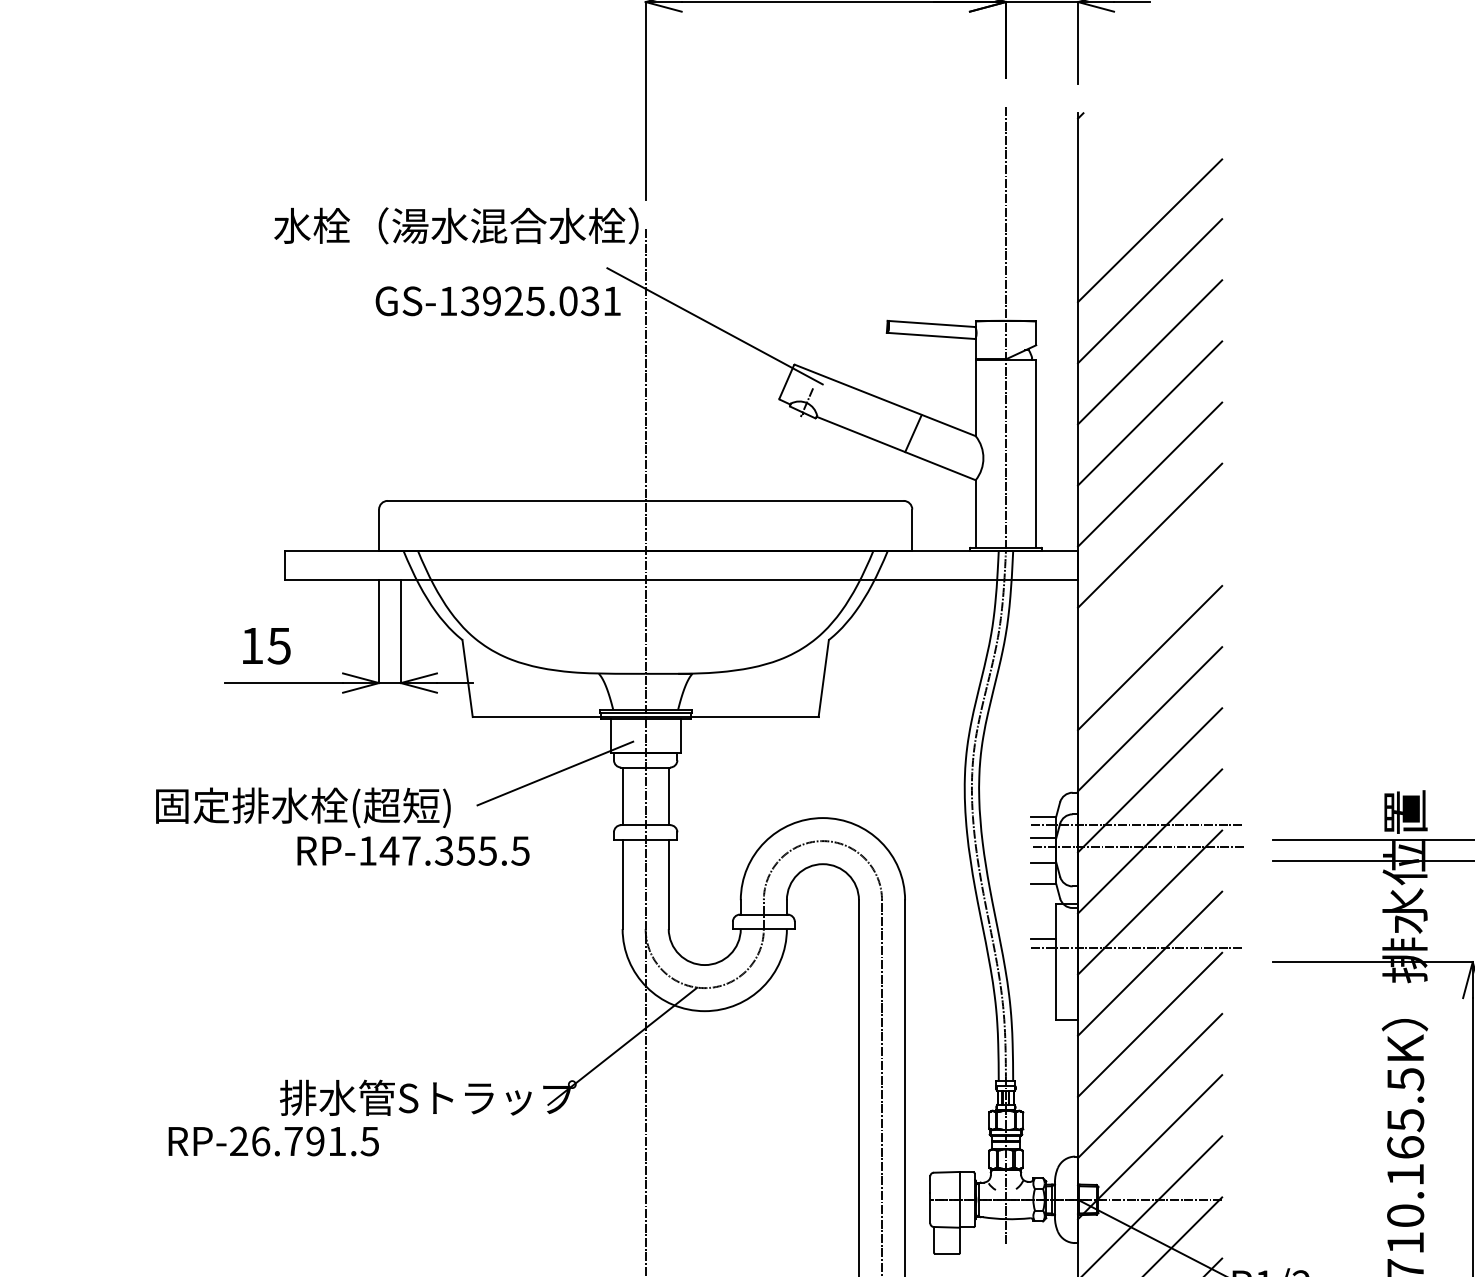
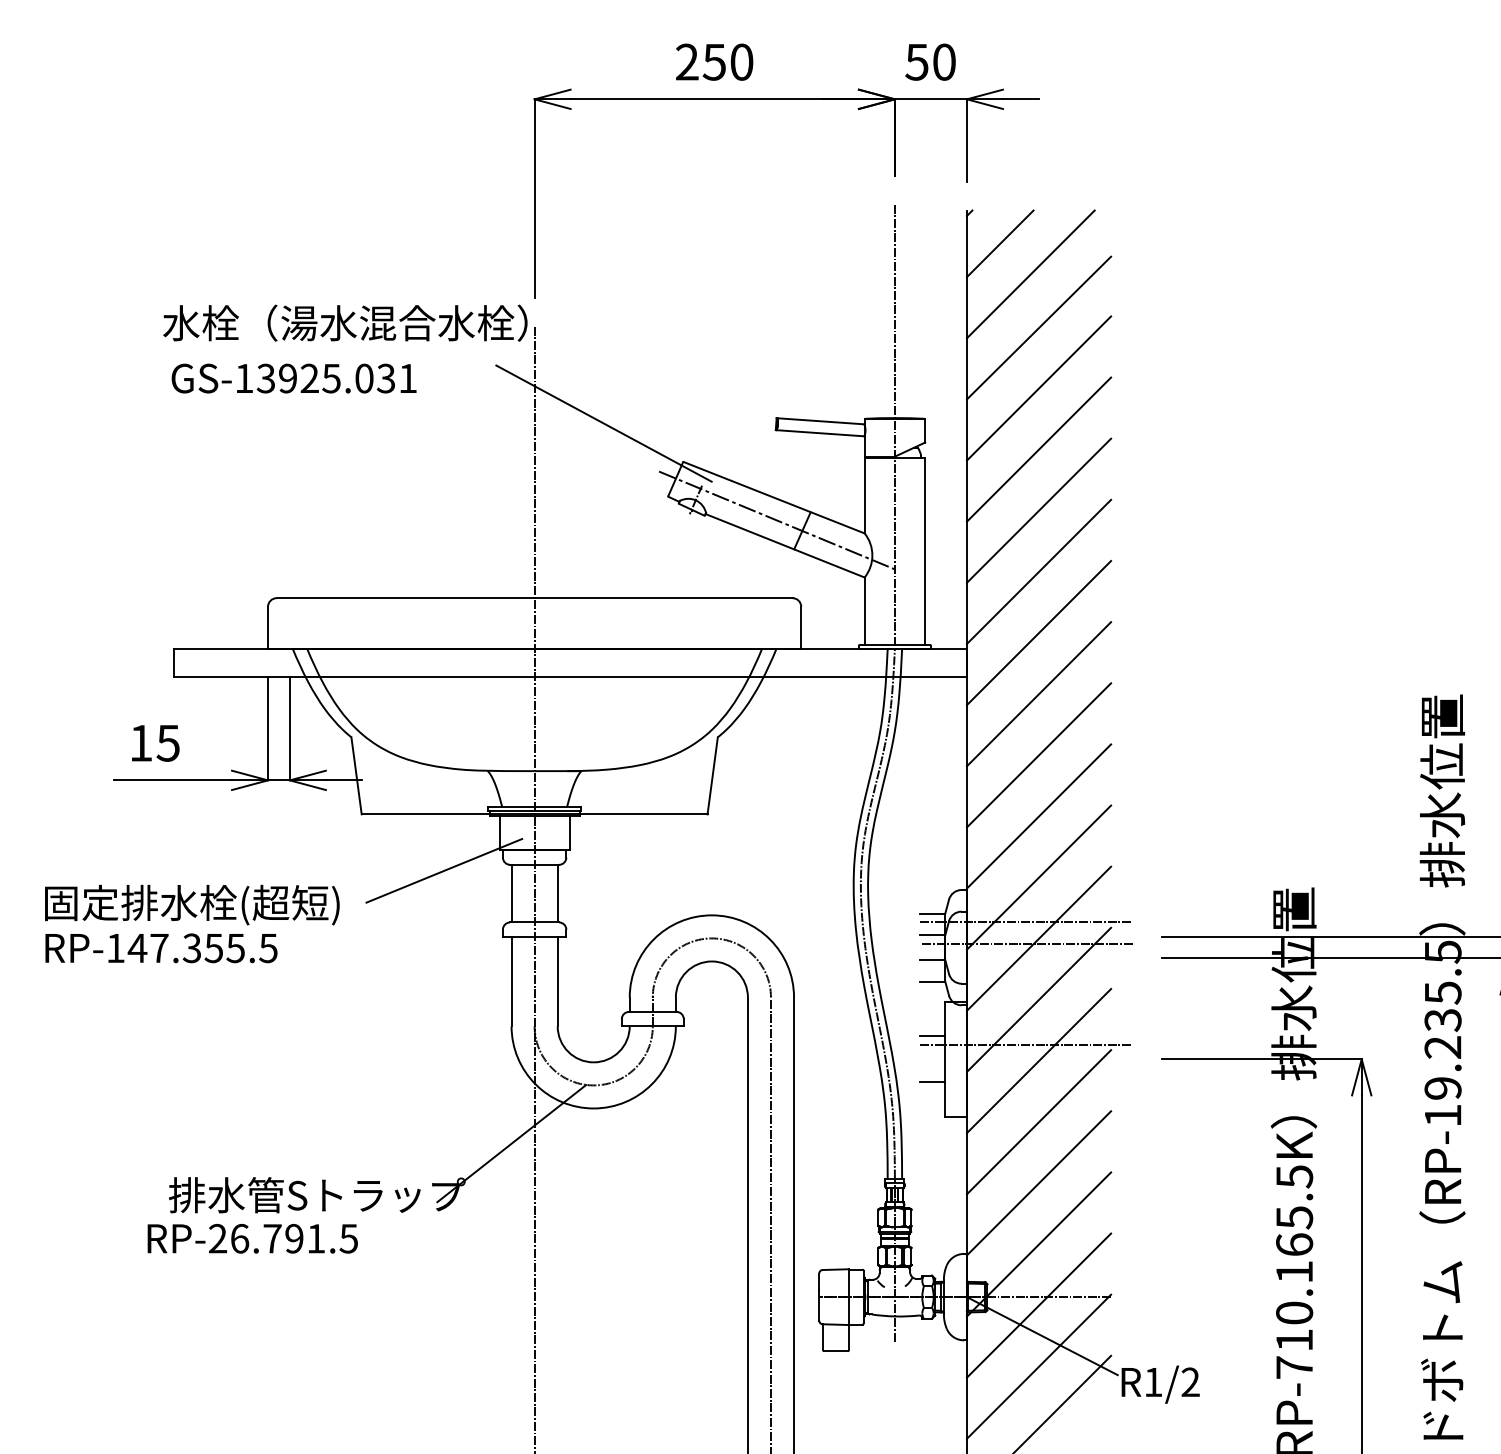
line: (1110, 146) -> (999, 243), added
line: (1141, 177) -> (1030, 274), added
text: (497, 301) -> (293, 378), moved
line: (887, 423) -> (776, 520), added
line: (1149, 597) -> (1038, 694), added
text: (413, 851) -> (161, 948), moved
line: (1043, 985) -> (932, 1082), added
text: (273, 1141) -> (252, 1238), moved

